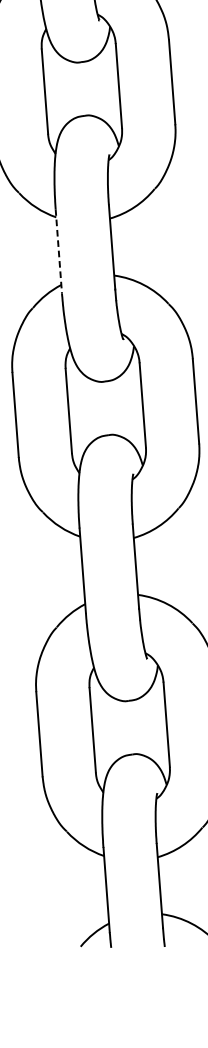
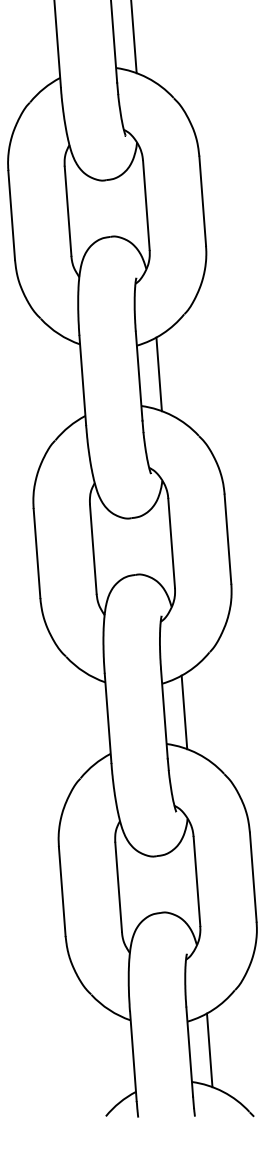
line: (130, 245) -> (158, 374), added
line: (58, 251) -> (82, 380), dashed -> solid
line: (154, 565) -> (184, 712), added
line: (178, 884) -> (209, 1050), added

